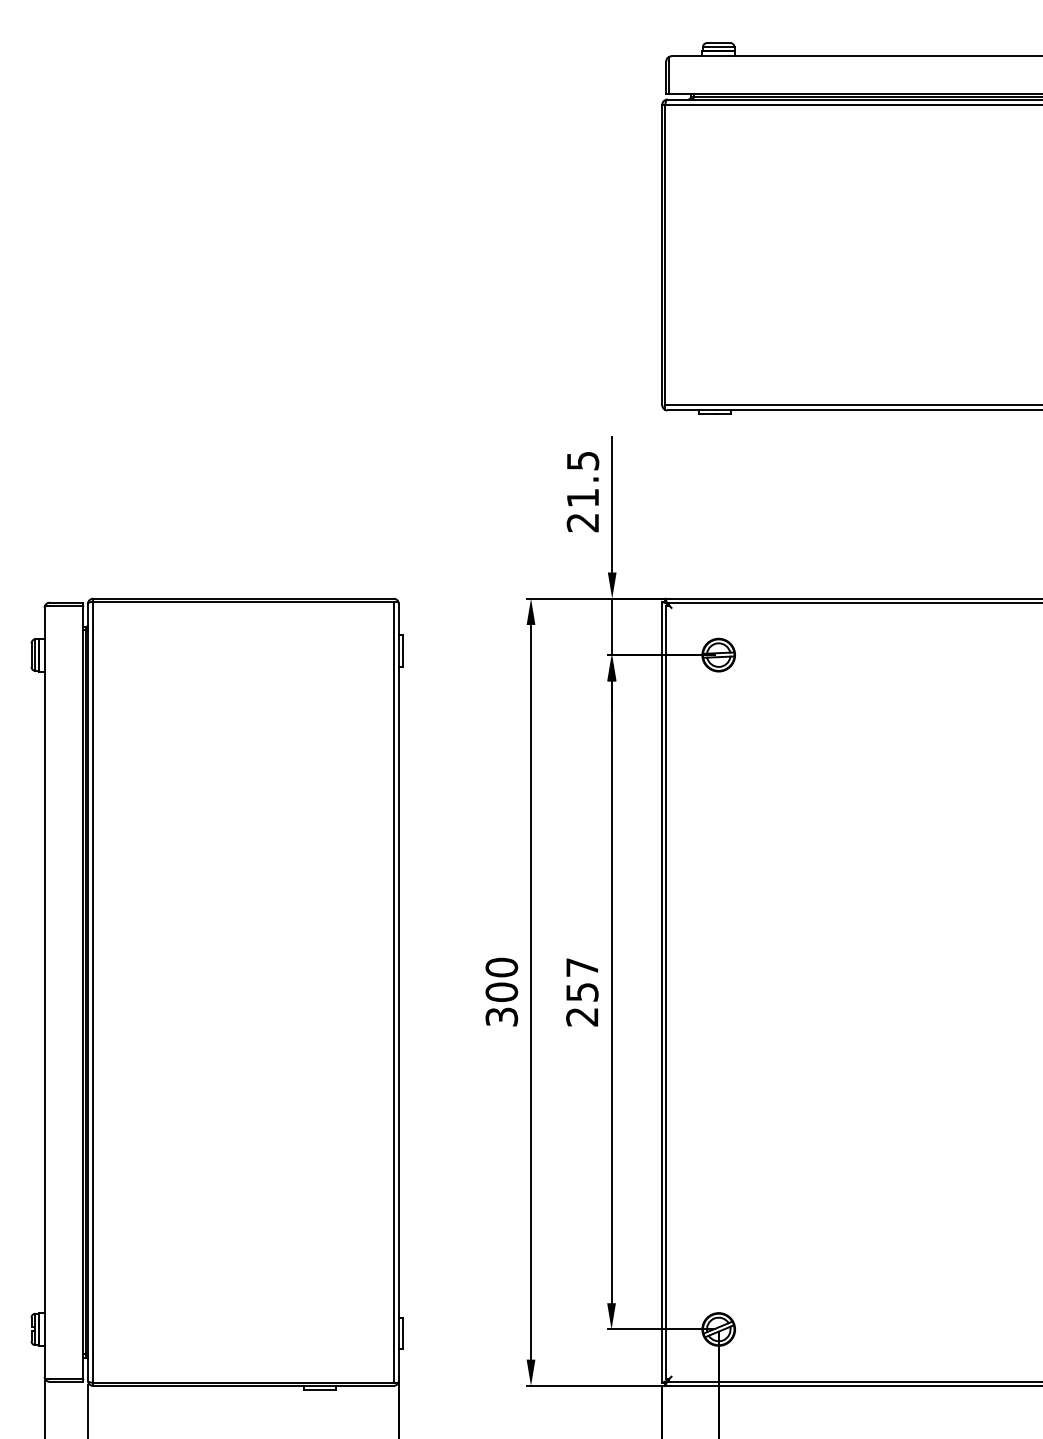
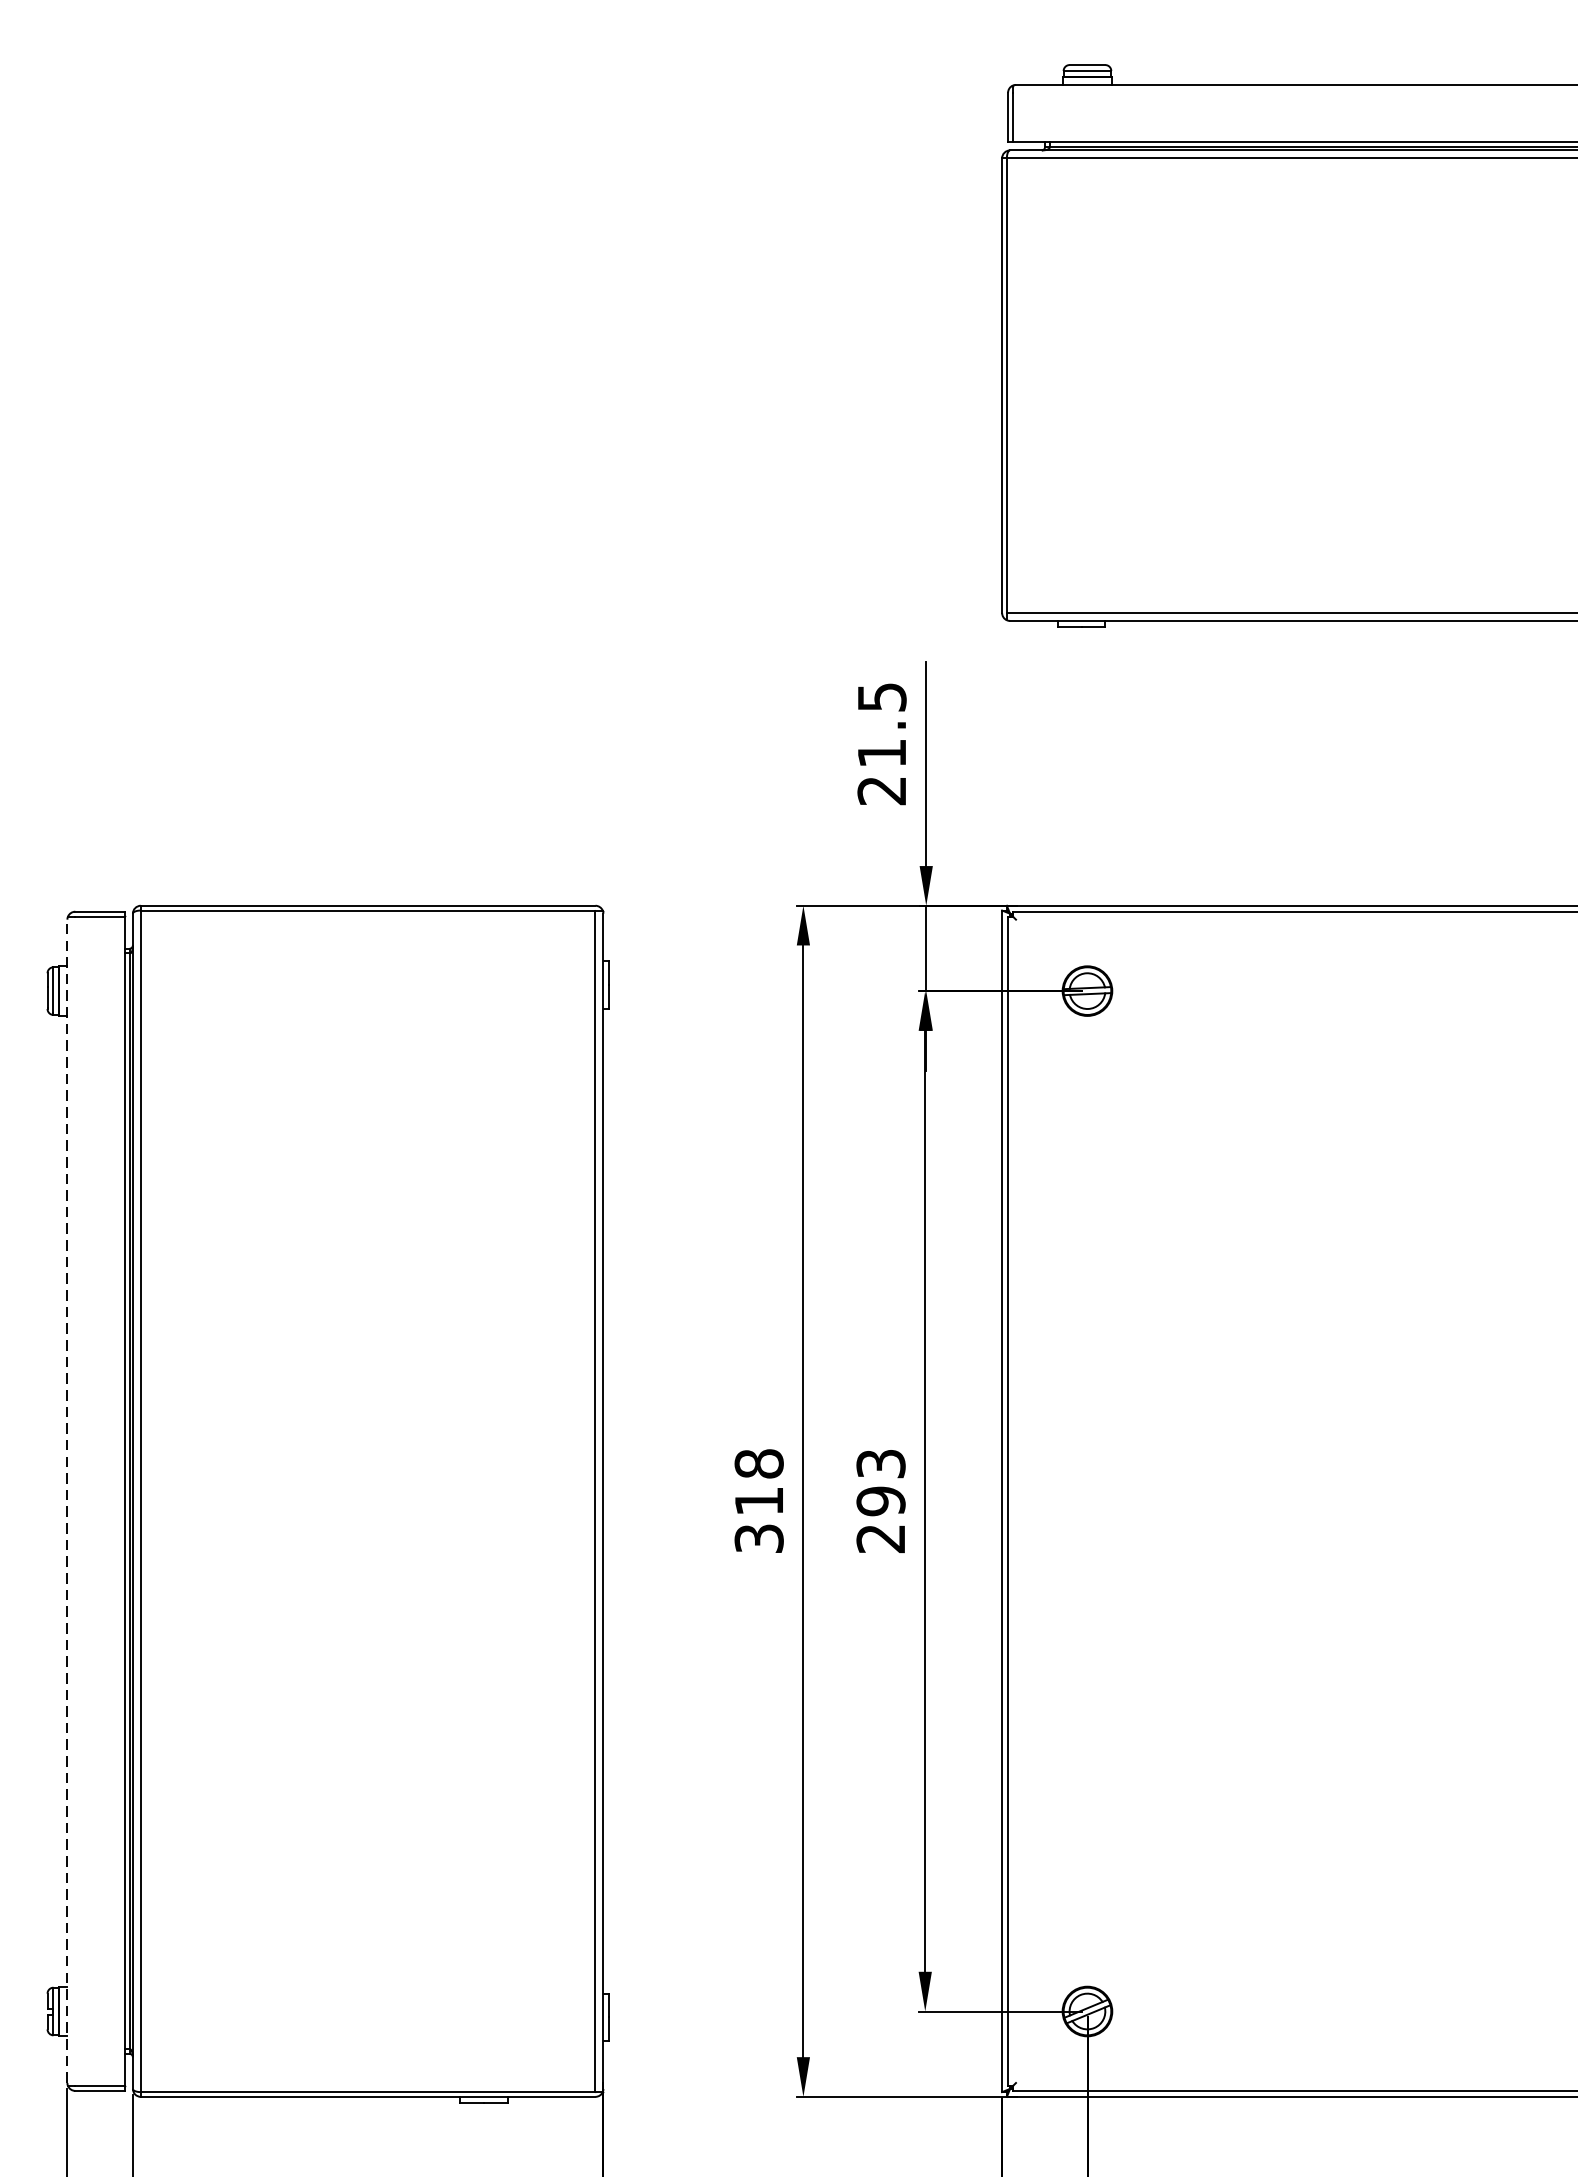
text: (501, 979) -> (758, 1481), 300 -> 318
text: (582, 980) -> (881, 1483), 257 -> 293
line: (44, 991) -> (67, 1500), solid -> dashed

